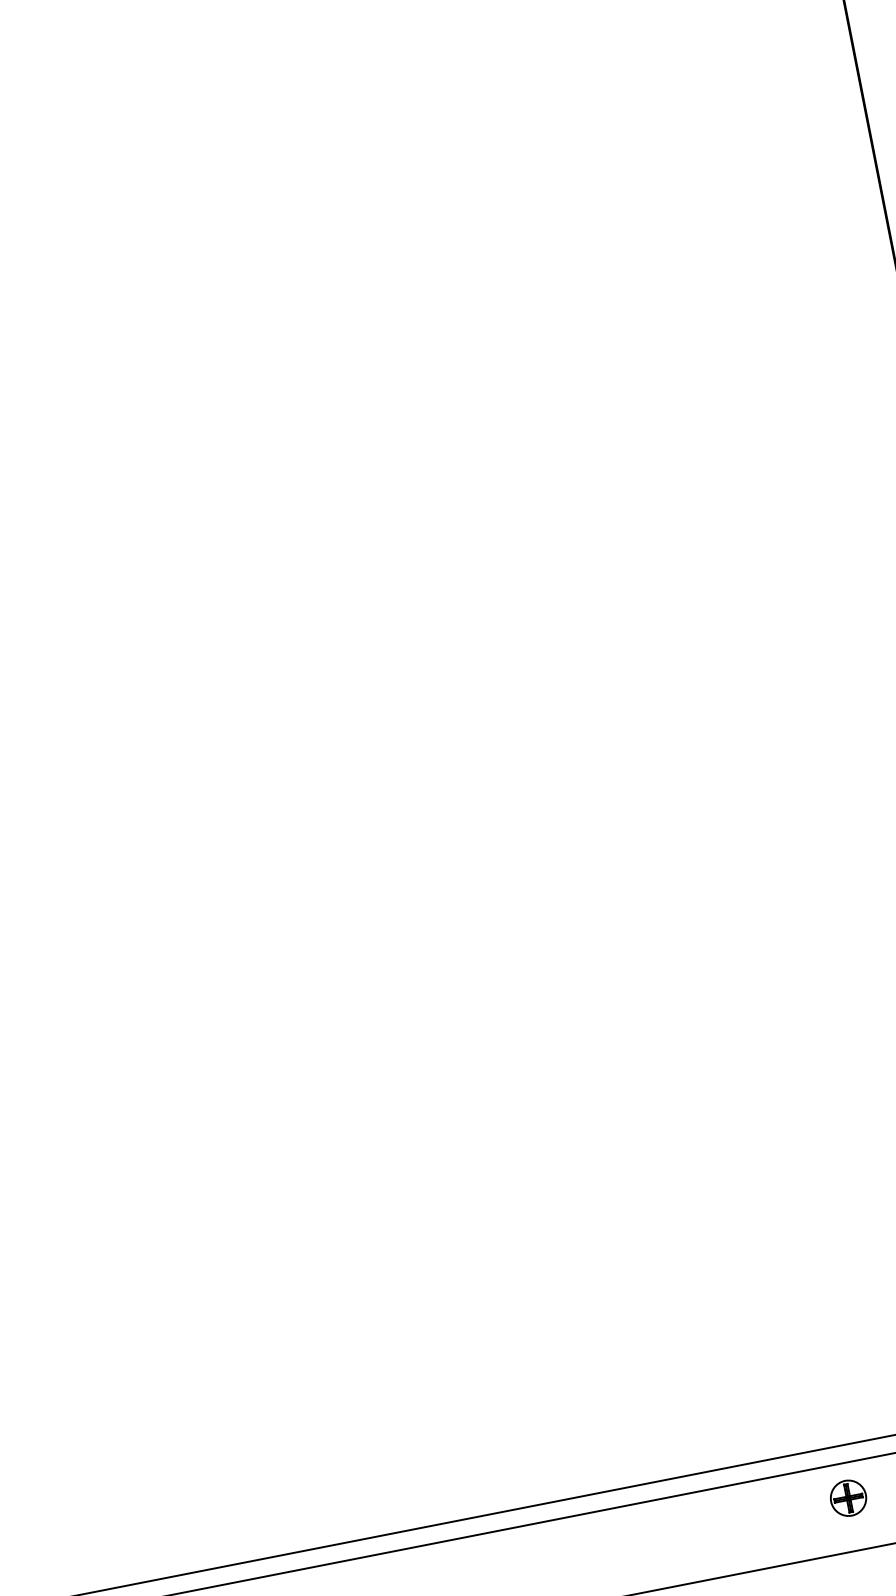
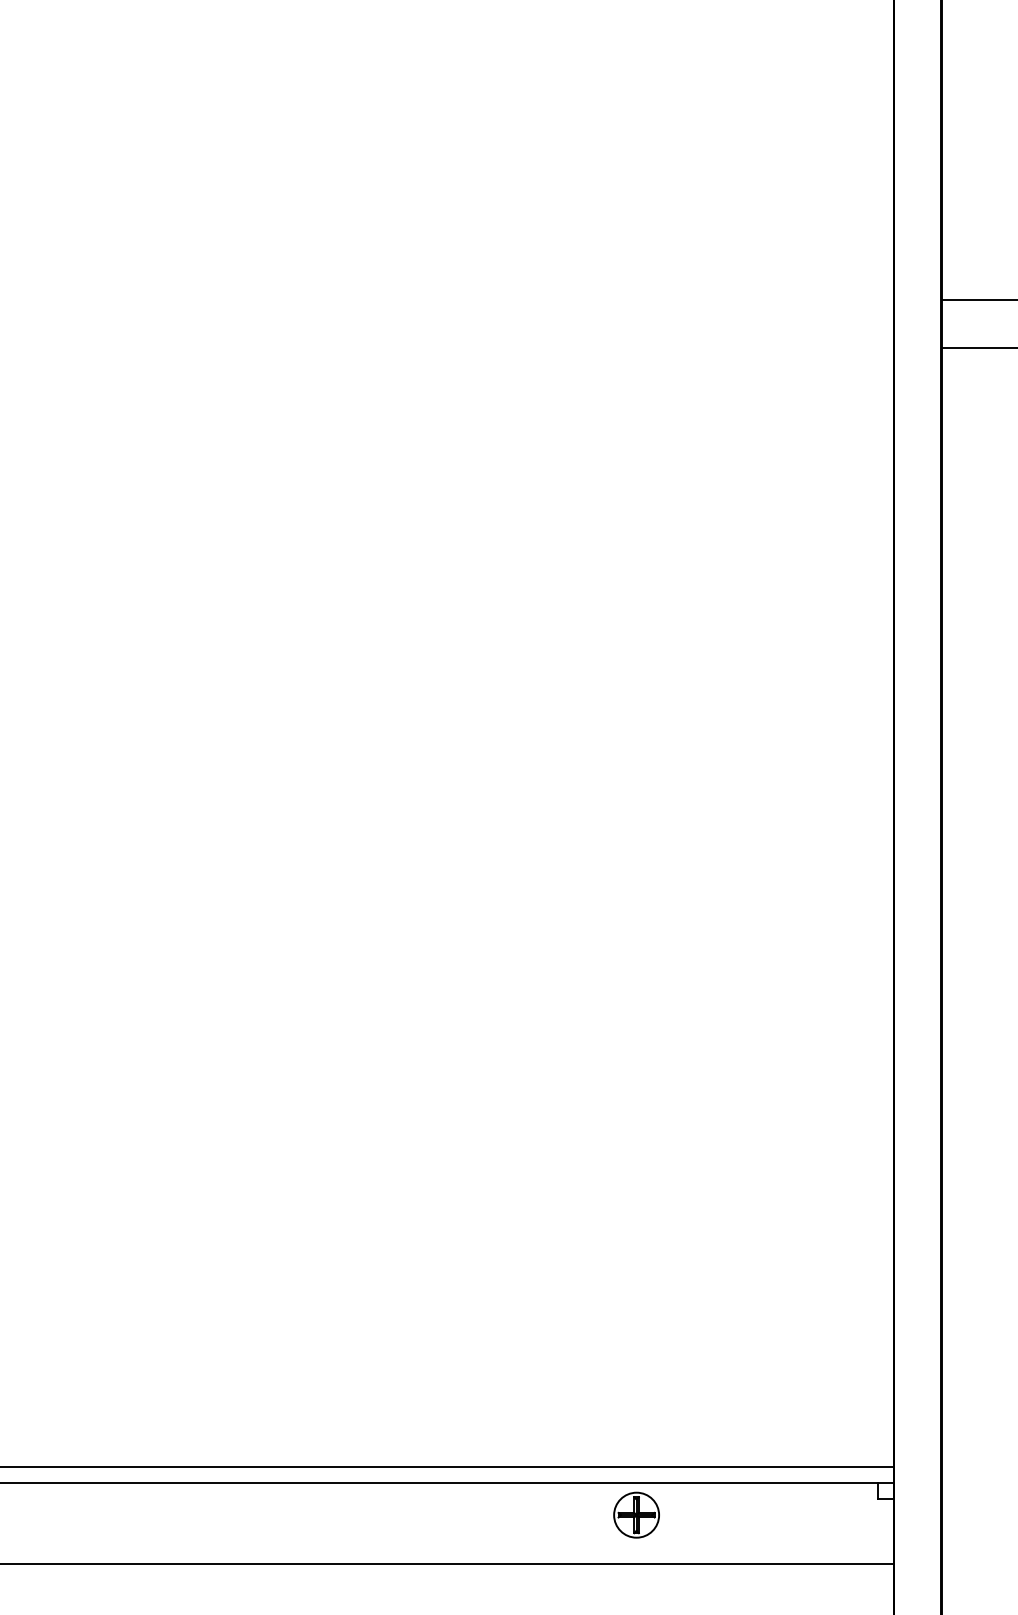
part: (848, 1498) -> (636, 1515), size x1.4

